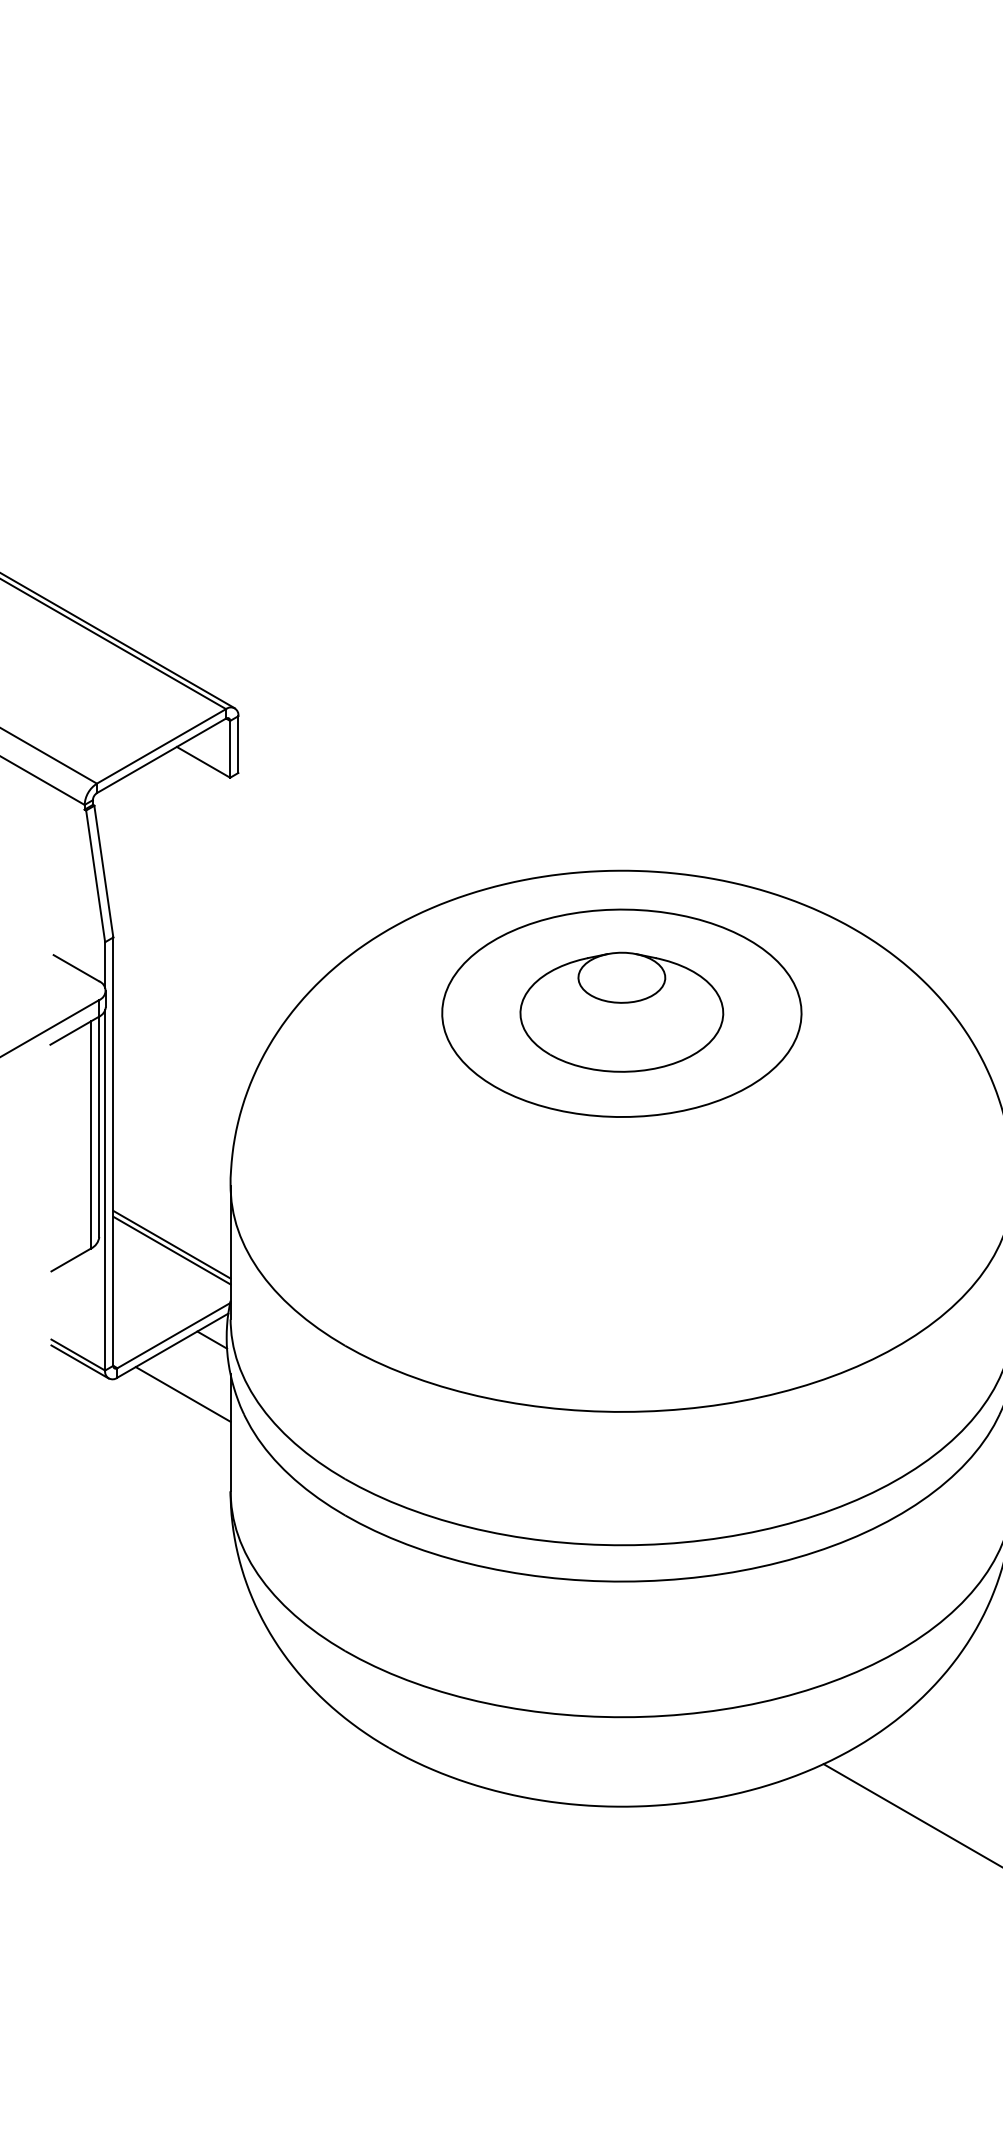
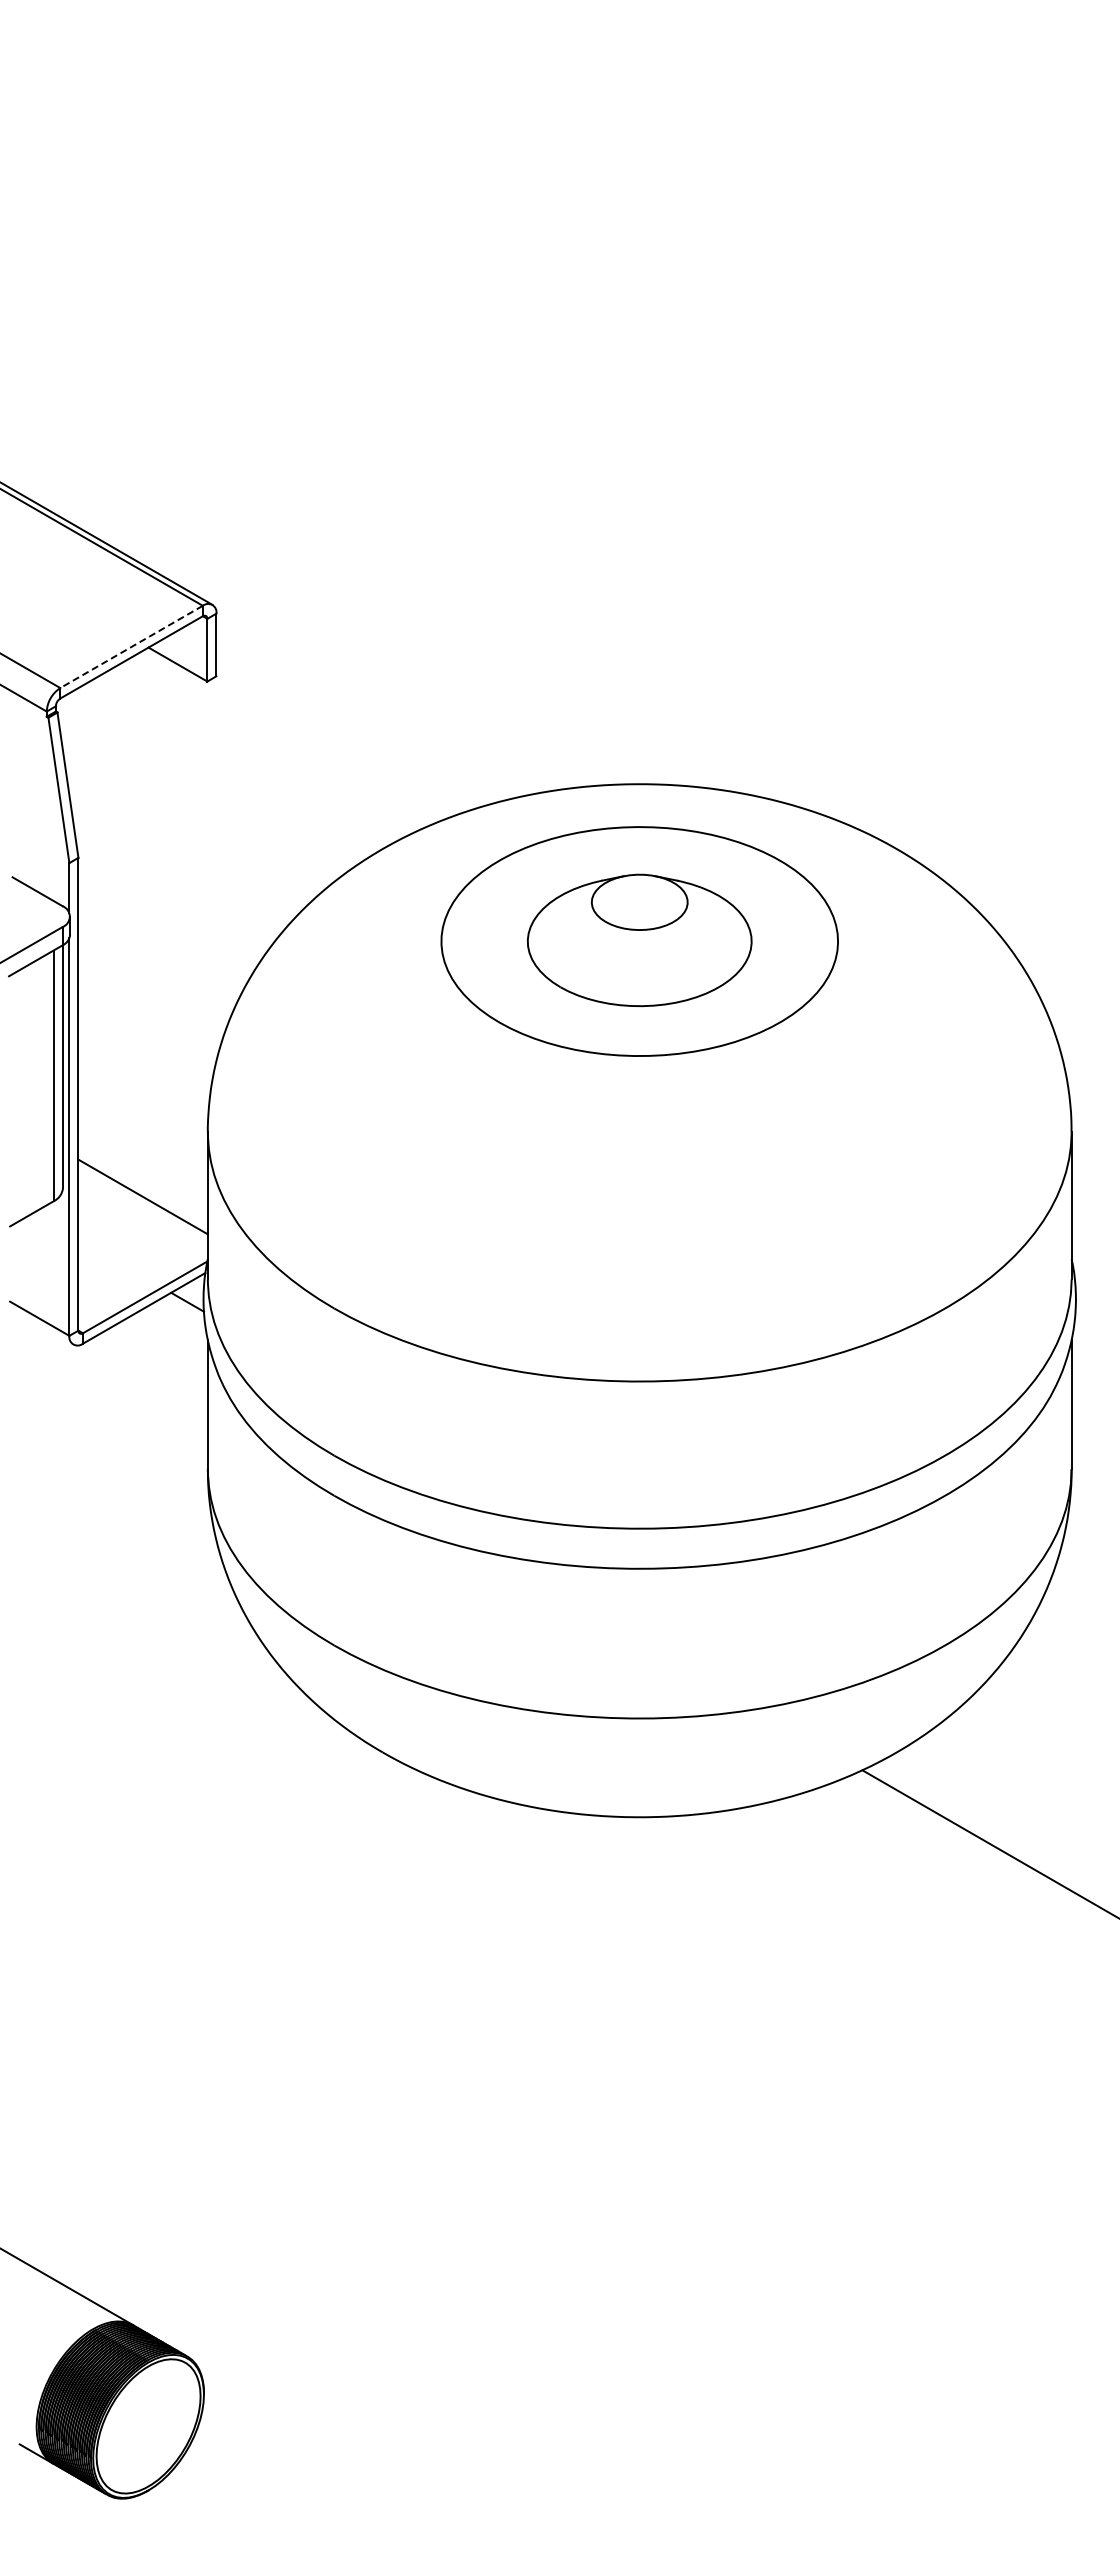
line: (161, 746) -> (131, 647), solid -> dashed
line: (171, 1250) -> (142, 1203), removed
line: (79, 1362) -> (41, 1326), removed
line: (183, 1394) -> (155, 1362), removed

